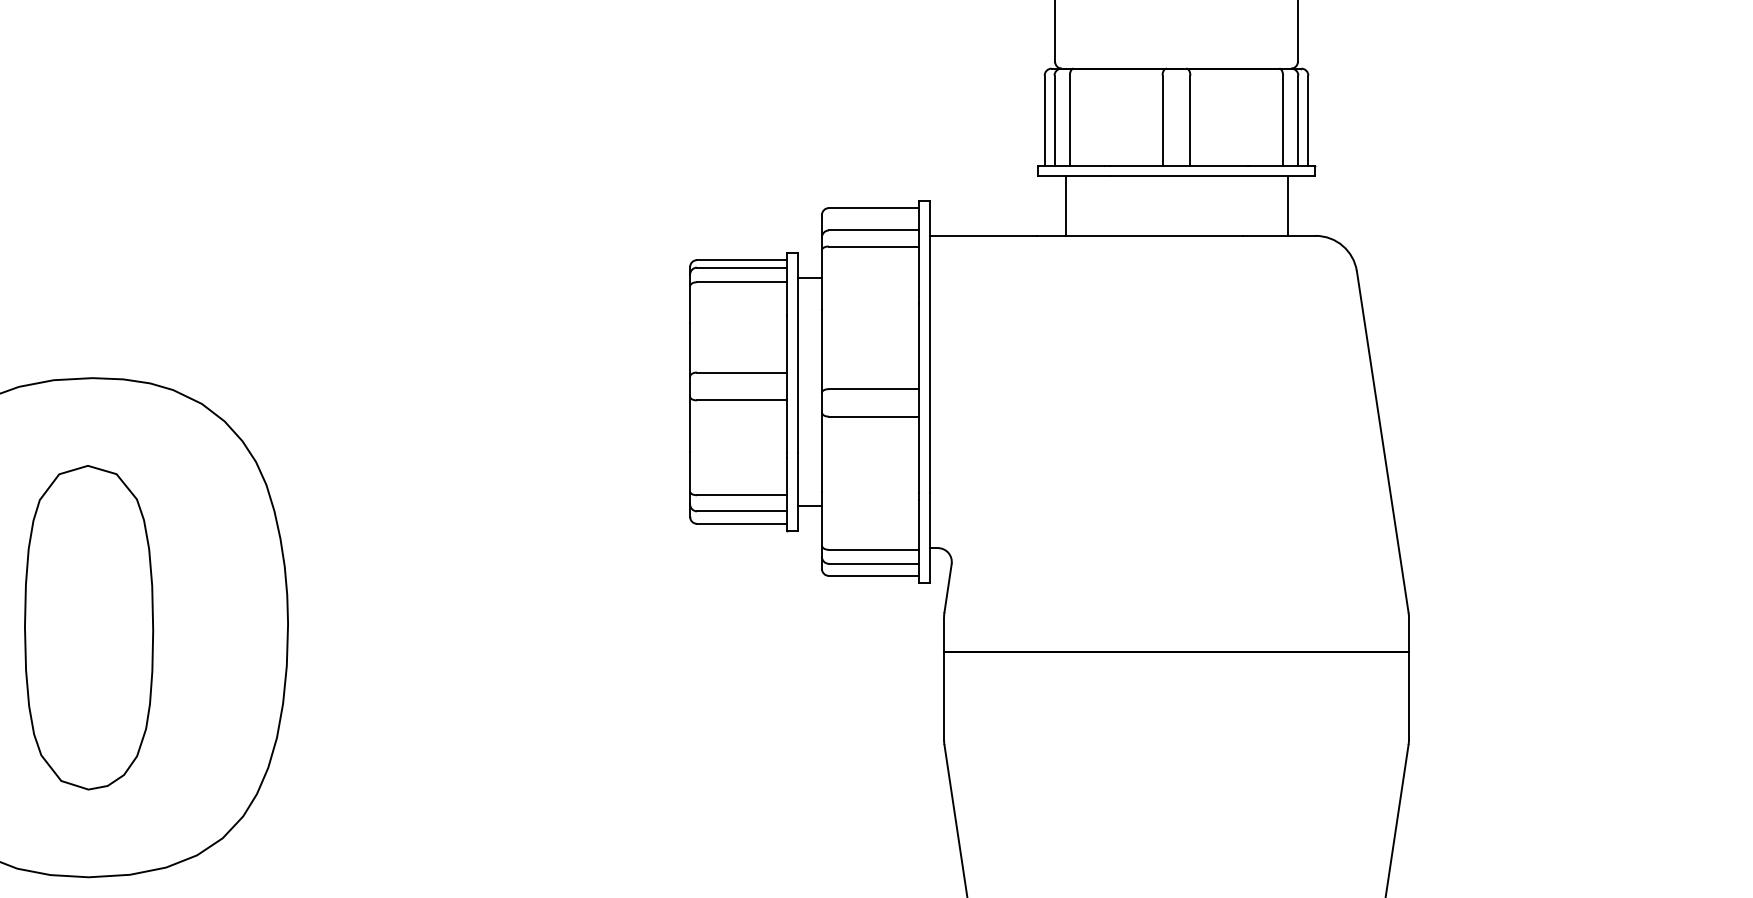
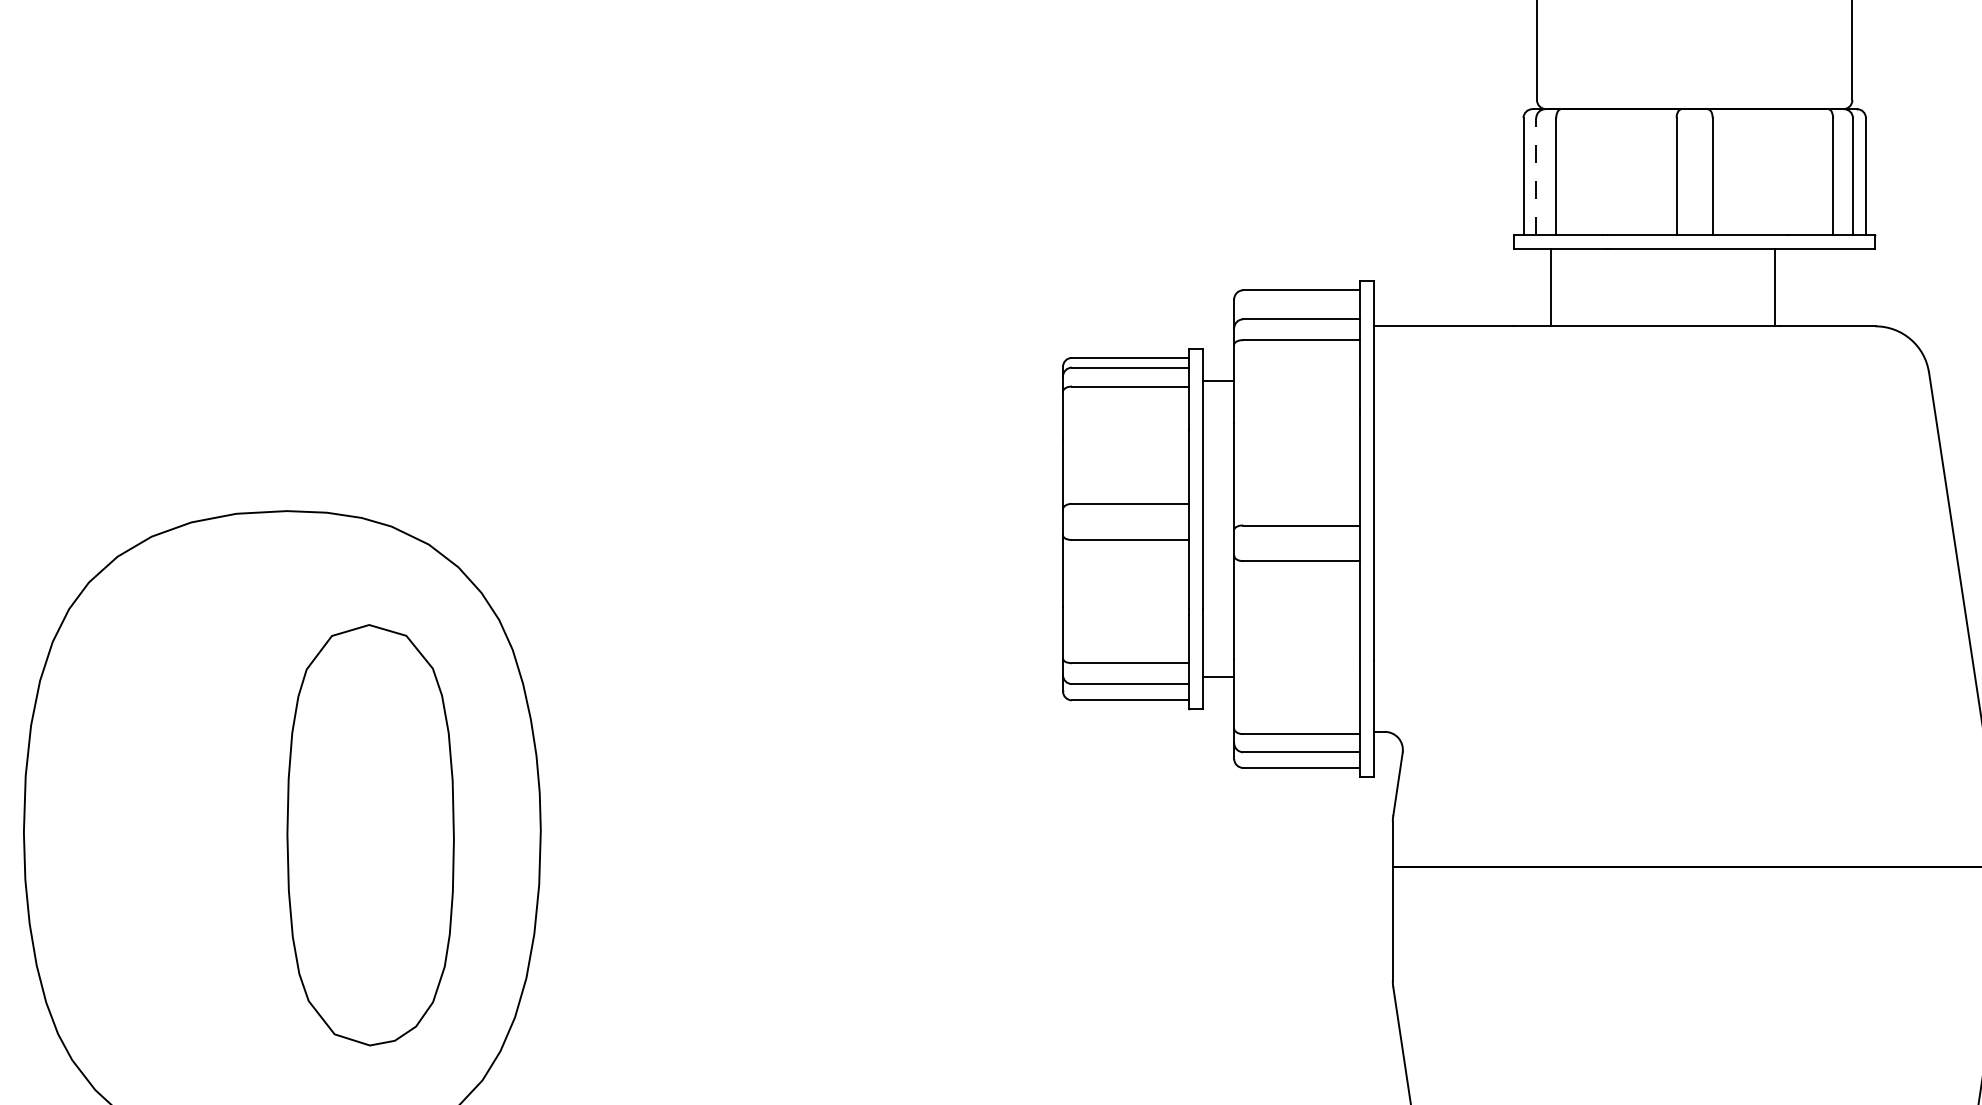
line: (1054, 120) -> (1536, 176), solid -> dashed
line: (1287, 205) -> (1775, 286), moved
part: (89, 627) -> (371, 834), moved

